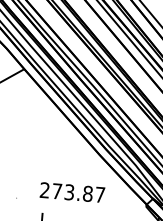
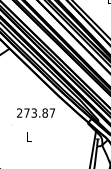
text: (71, 191) -> (35, 112), moved

